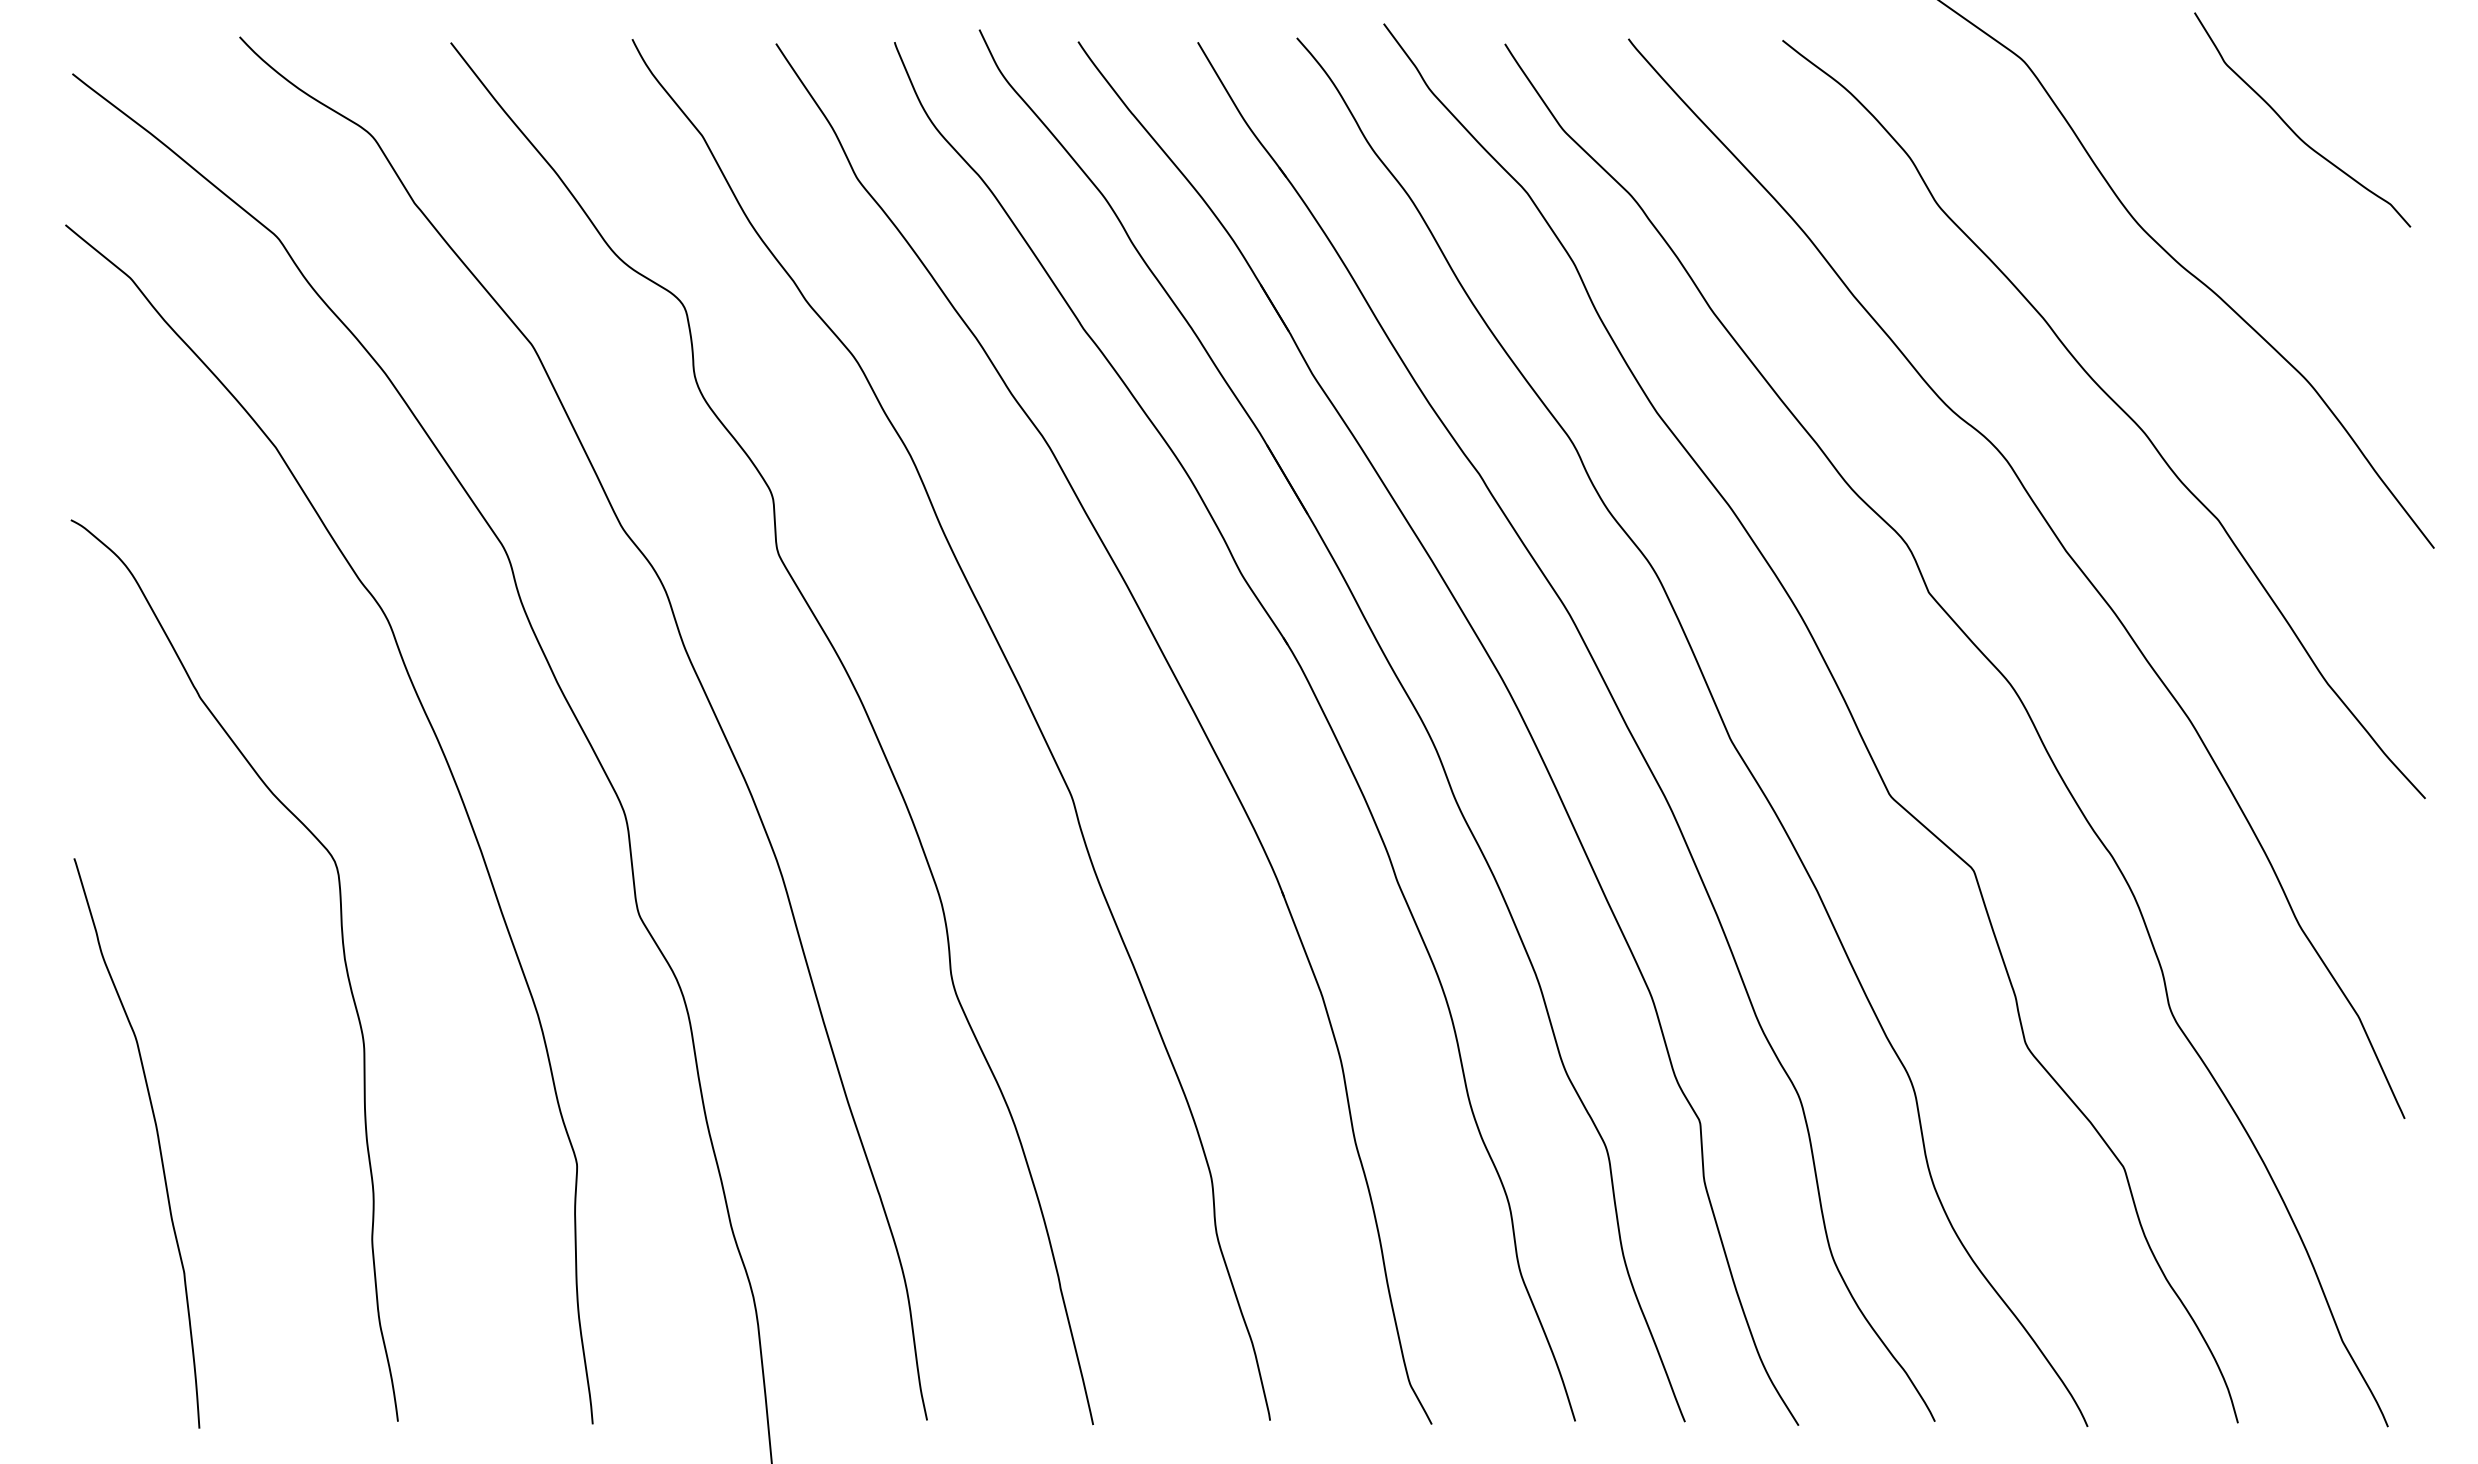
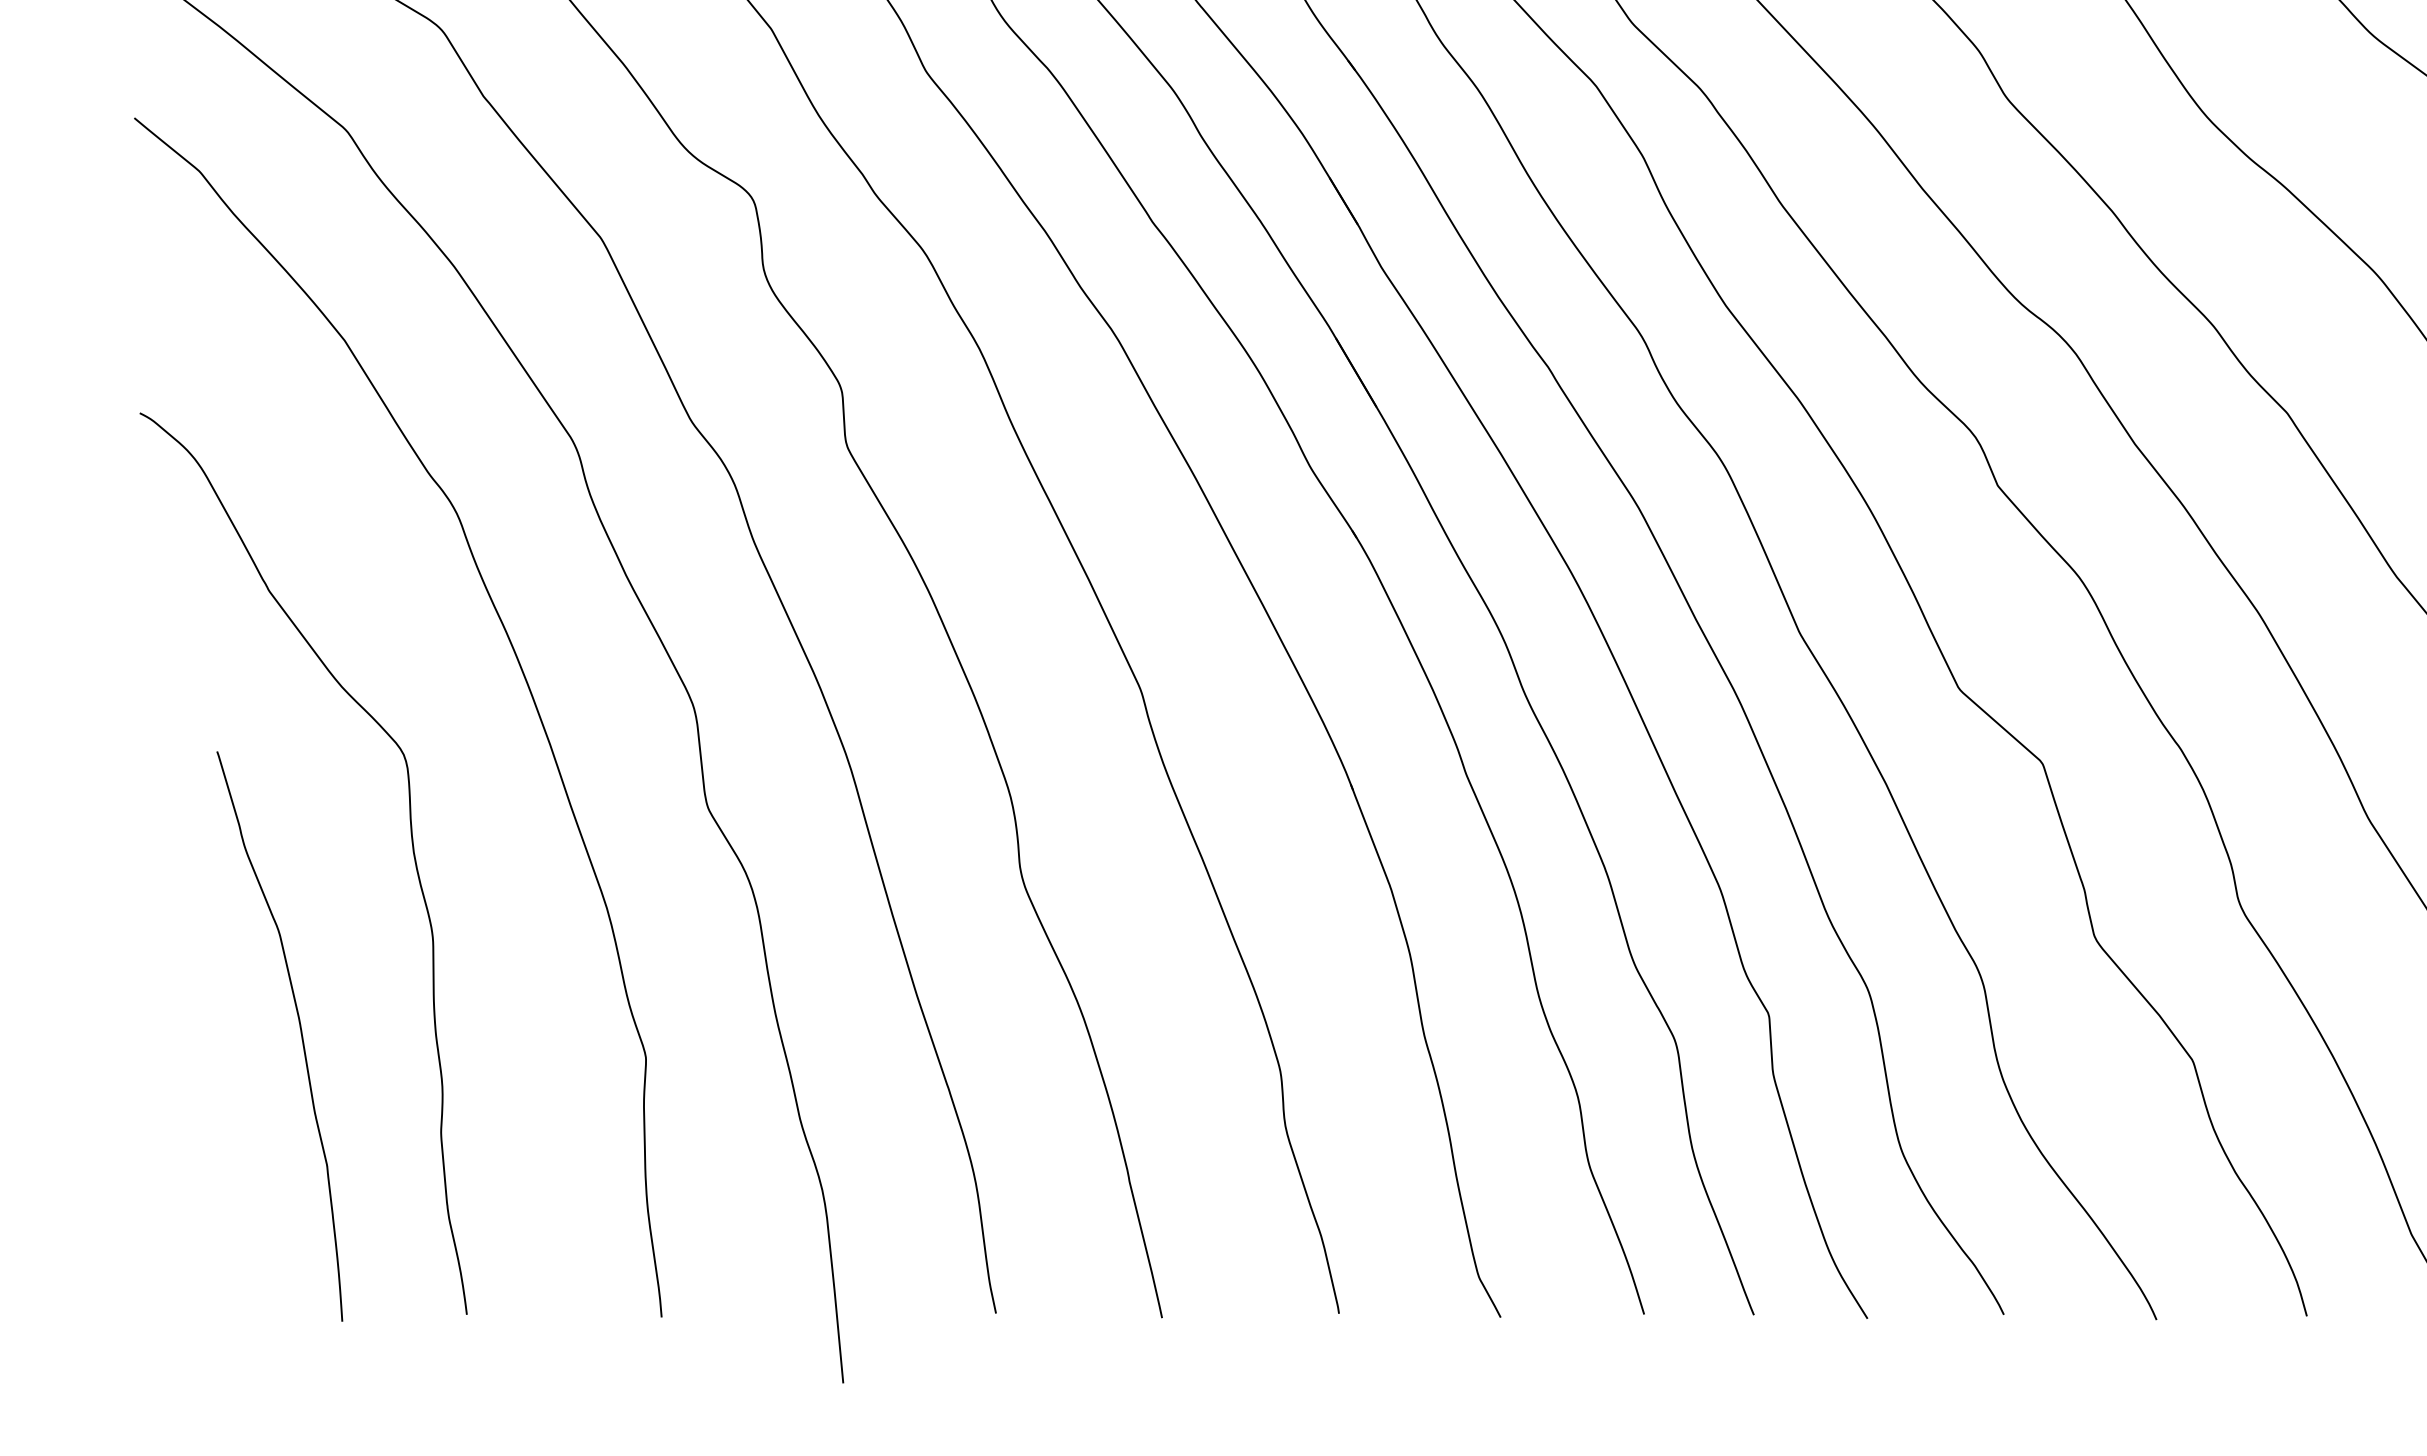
curve: (157, 1140) -> (300, 1033), moved

